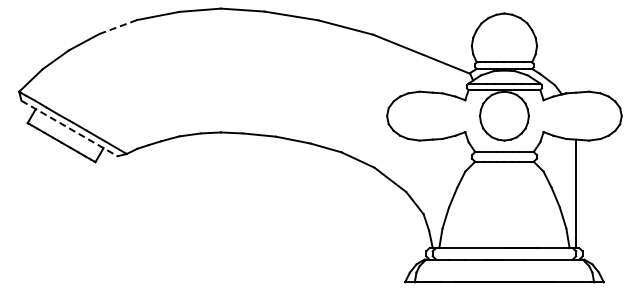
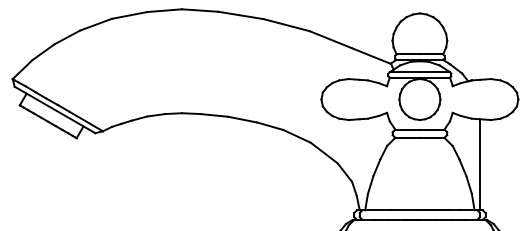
line: (118, 26) -> (96, 24), dashed -> solid
line: (70, 128) -> (55, 109), dashed -> solid

